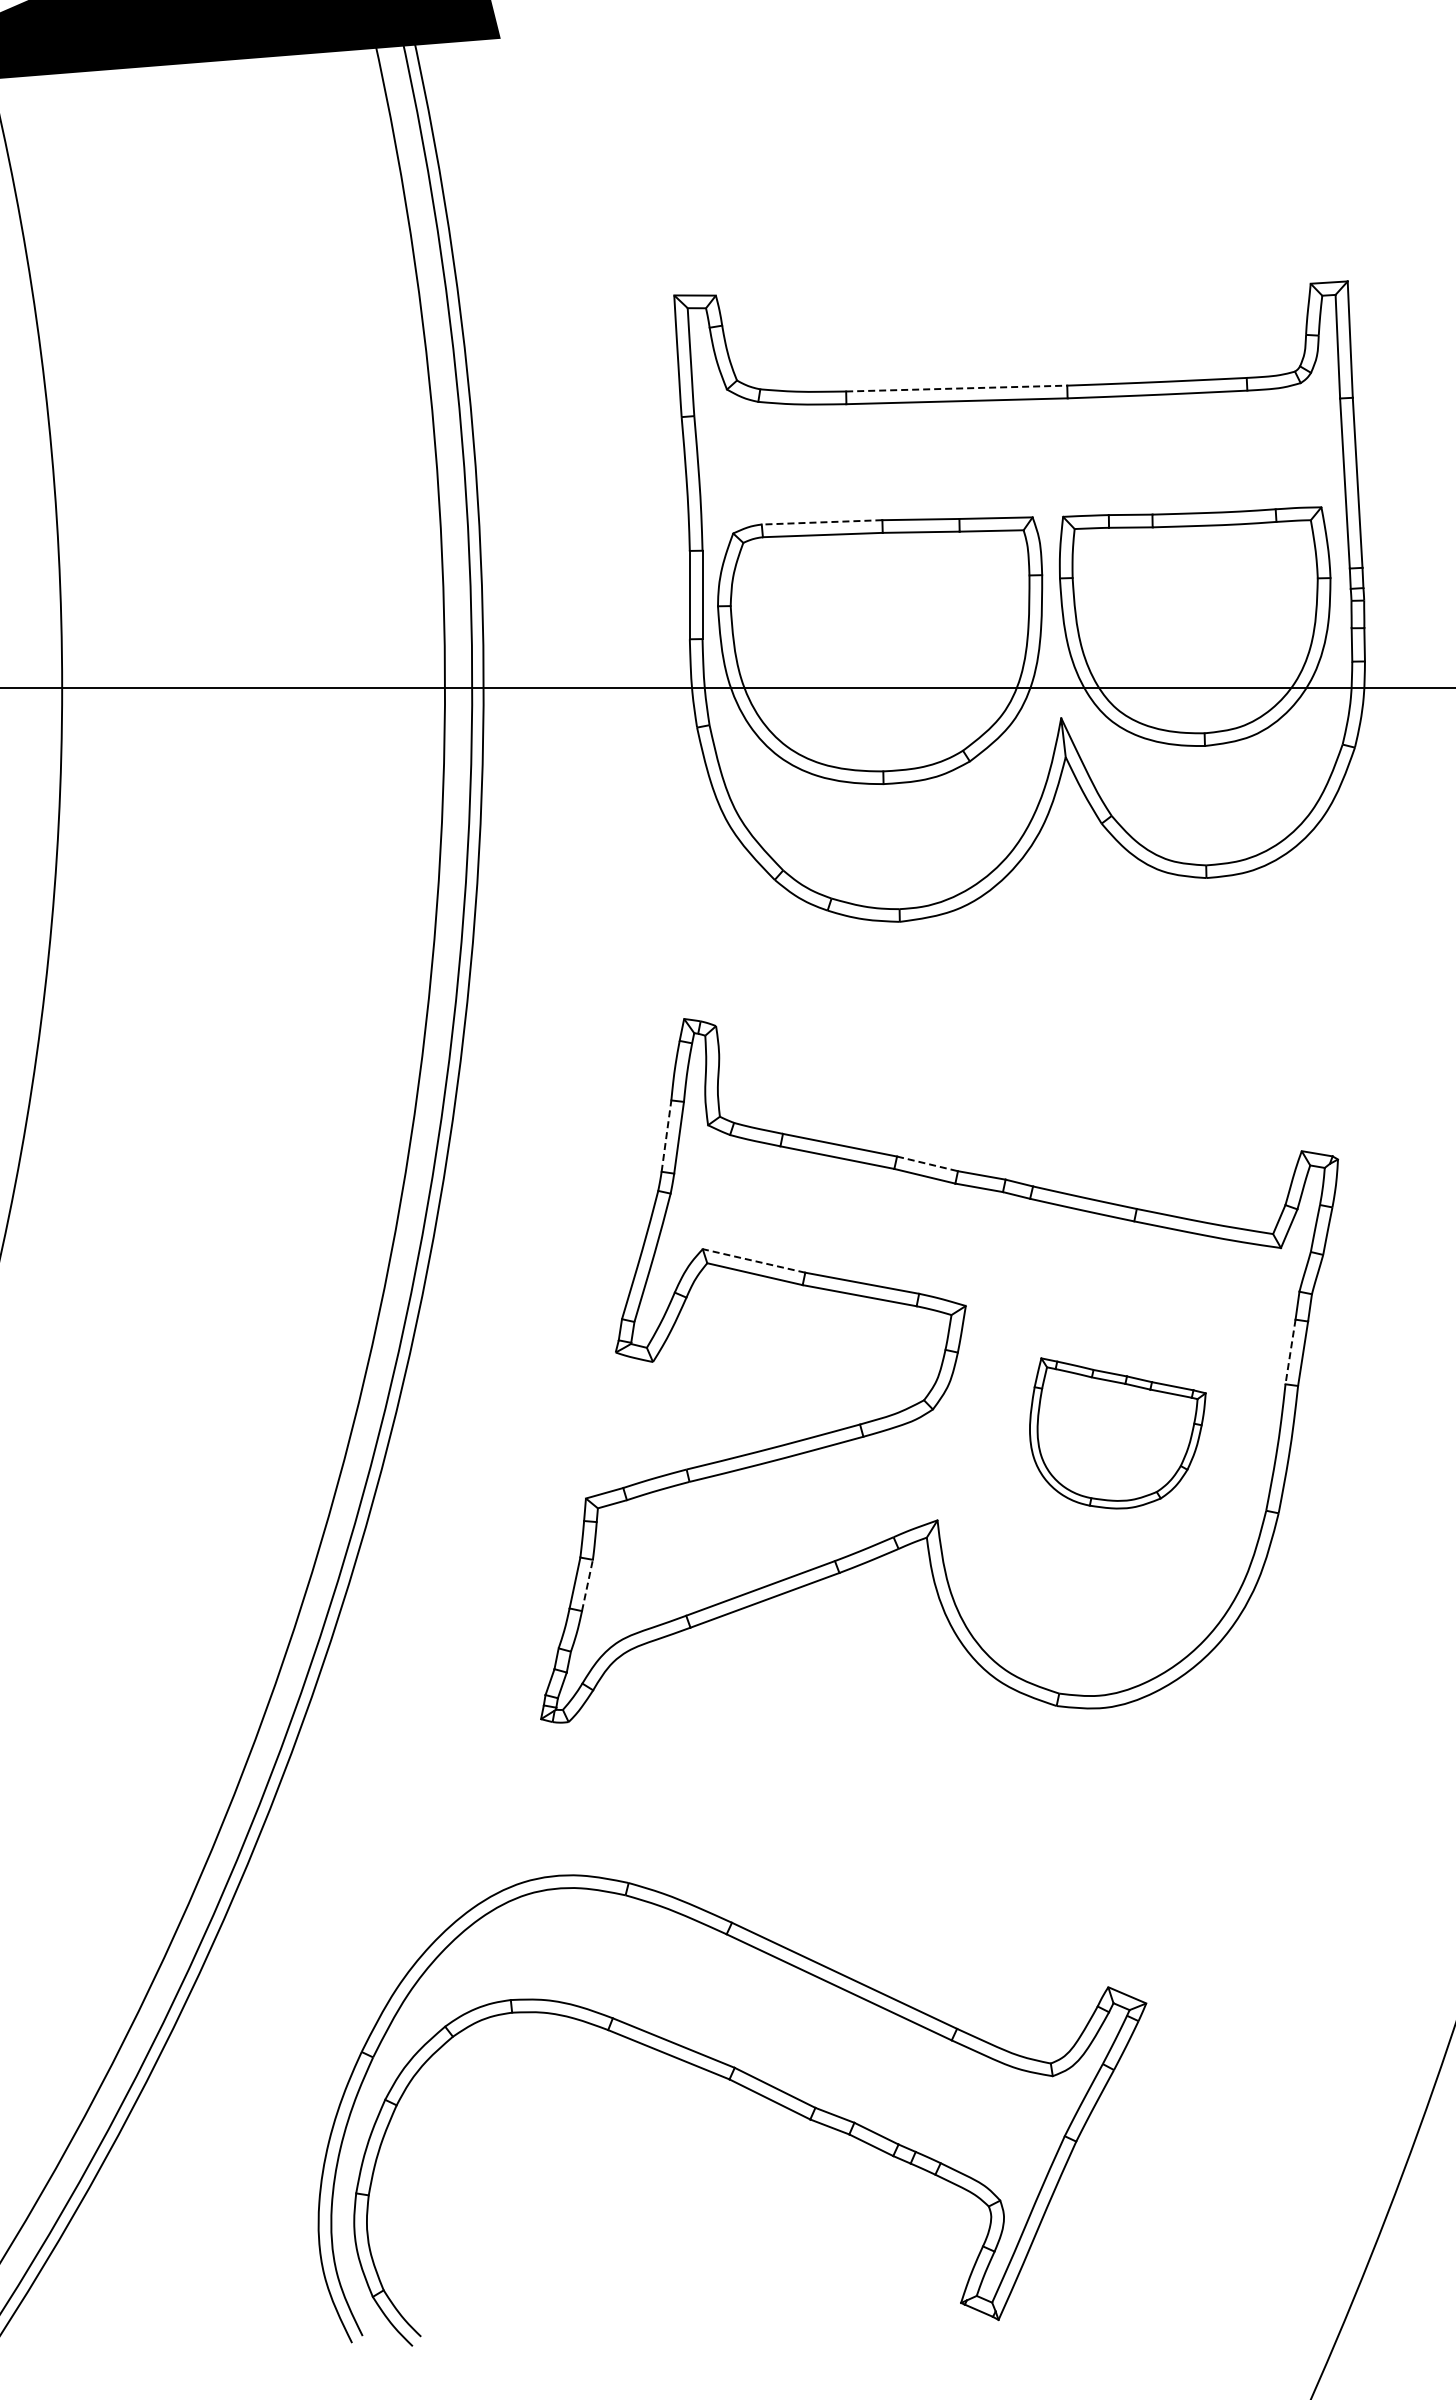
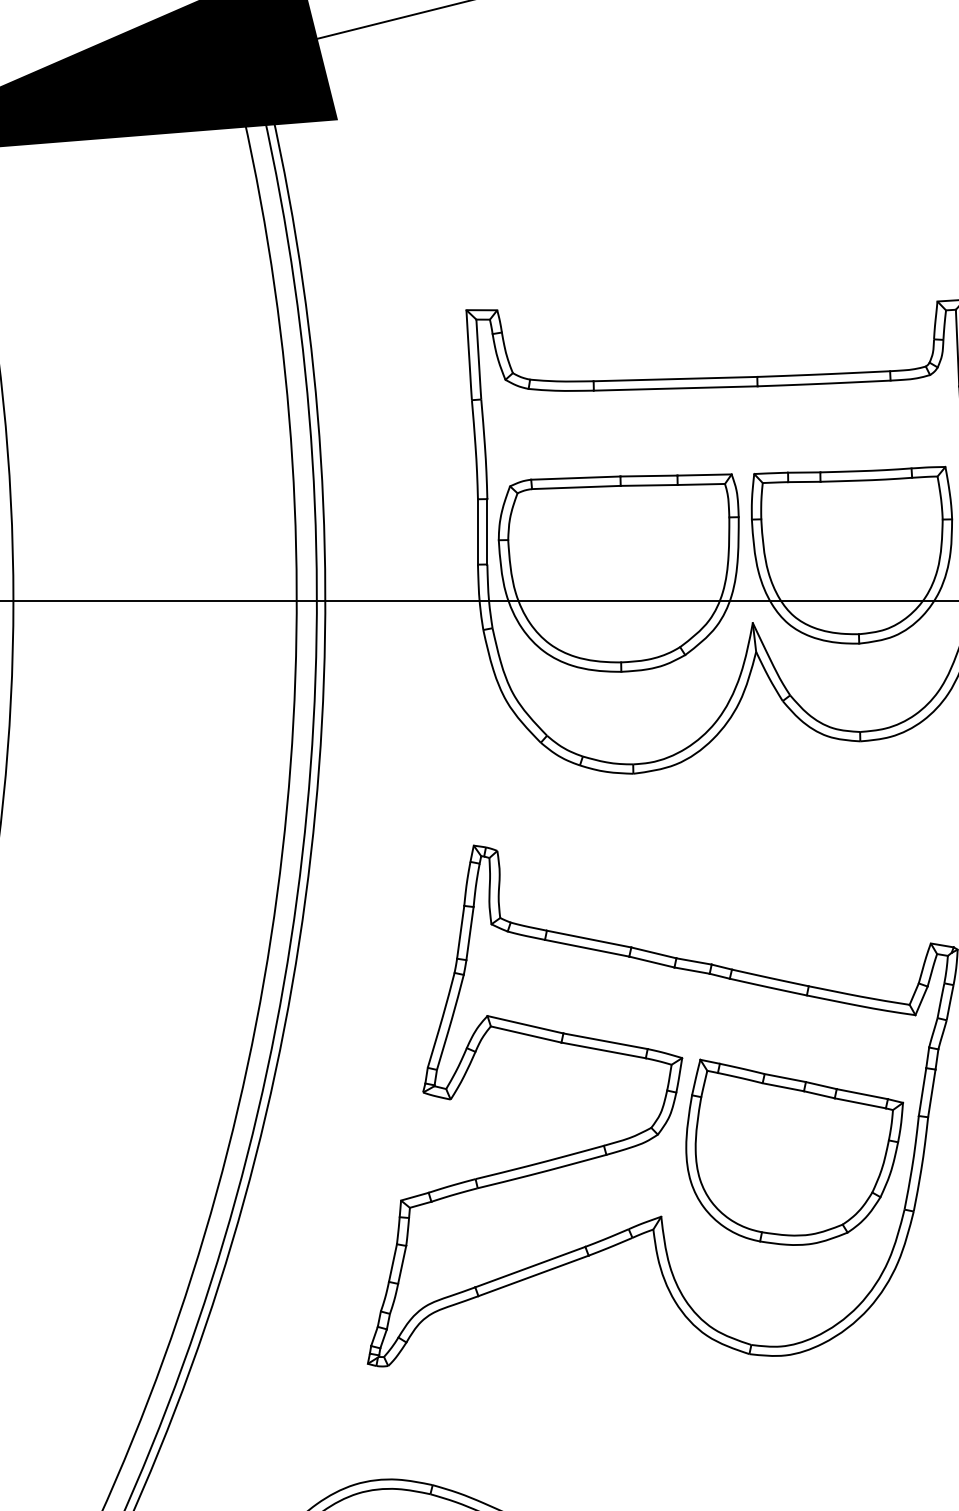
line: (956, 388) -> (675, 379), dashed -> solid
line: (821, 522) -> (575, 478), dashed -> solid
line: (666, 1135) -> (460, 931), dashed -> solid
line: (928, 1164) -> (654, 953), dashed -> solid
line: (754, 1260) -> (525, 1024), dashed -> solid
line: (1290, 1351) -> (922, 1091), dashed -> solid
part: (1117, 1433) -> (794, 1152), size x1.67
line: (587, 1584) -> (402, 1264), dashed -> solid

